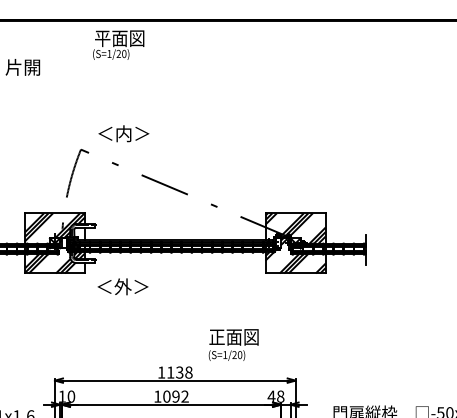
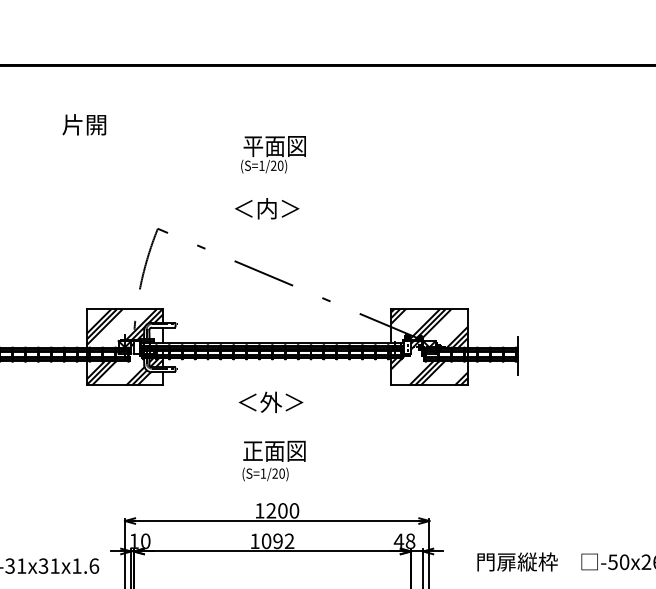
text: (118, 45) -> (273, 154), moved
text: (124, 133) -> (267, 208), moved
text: (122, 286) -> (270, 401), moved
text: (233, 344) -> (273, 460), moved
text: (179, 372) -> (282, 510), 1138 -> 1200

